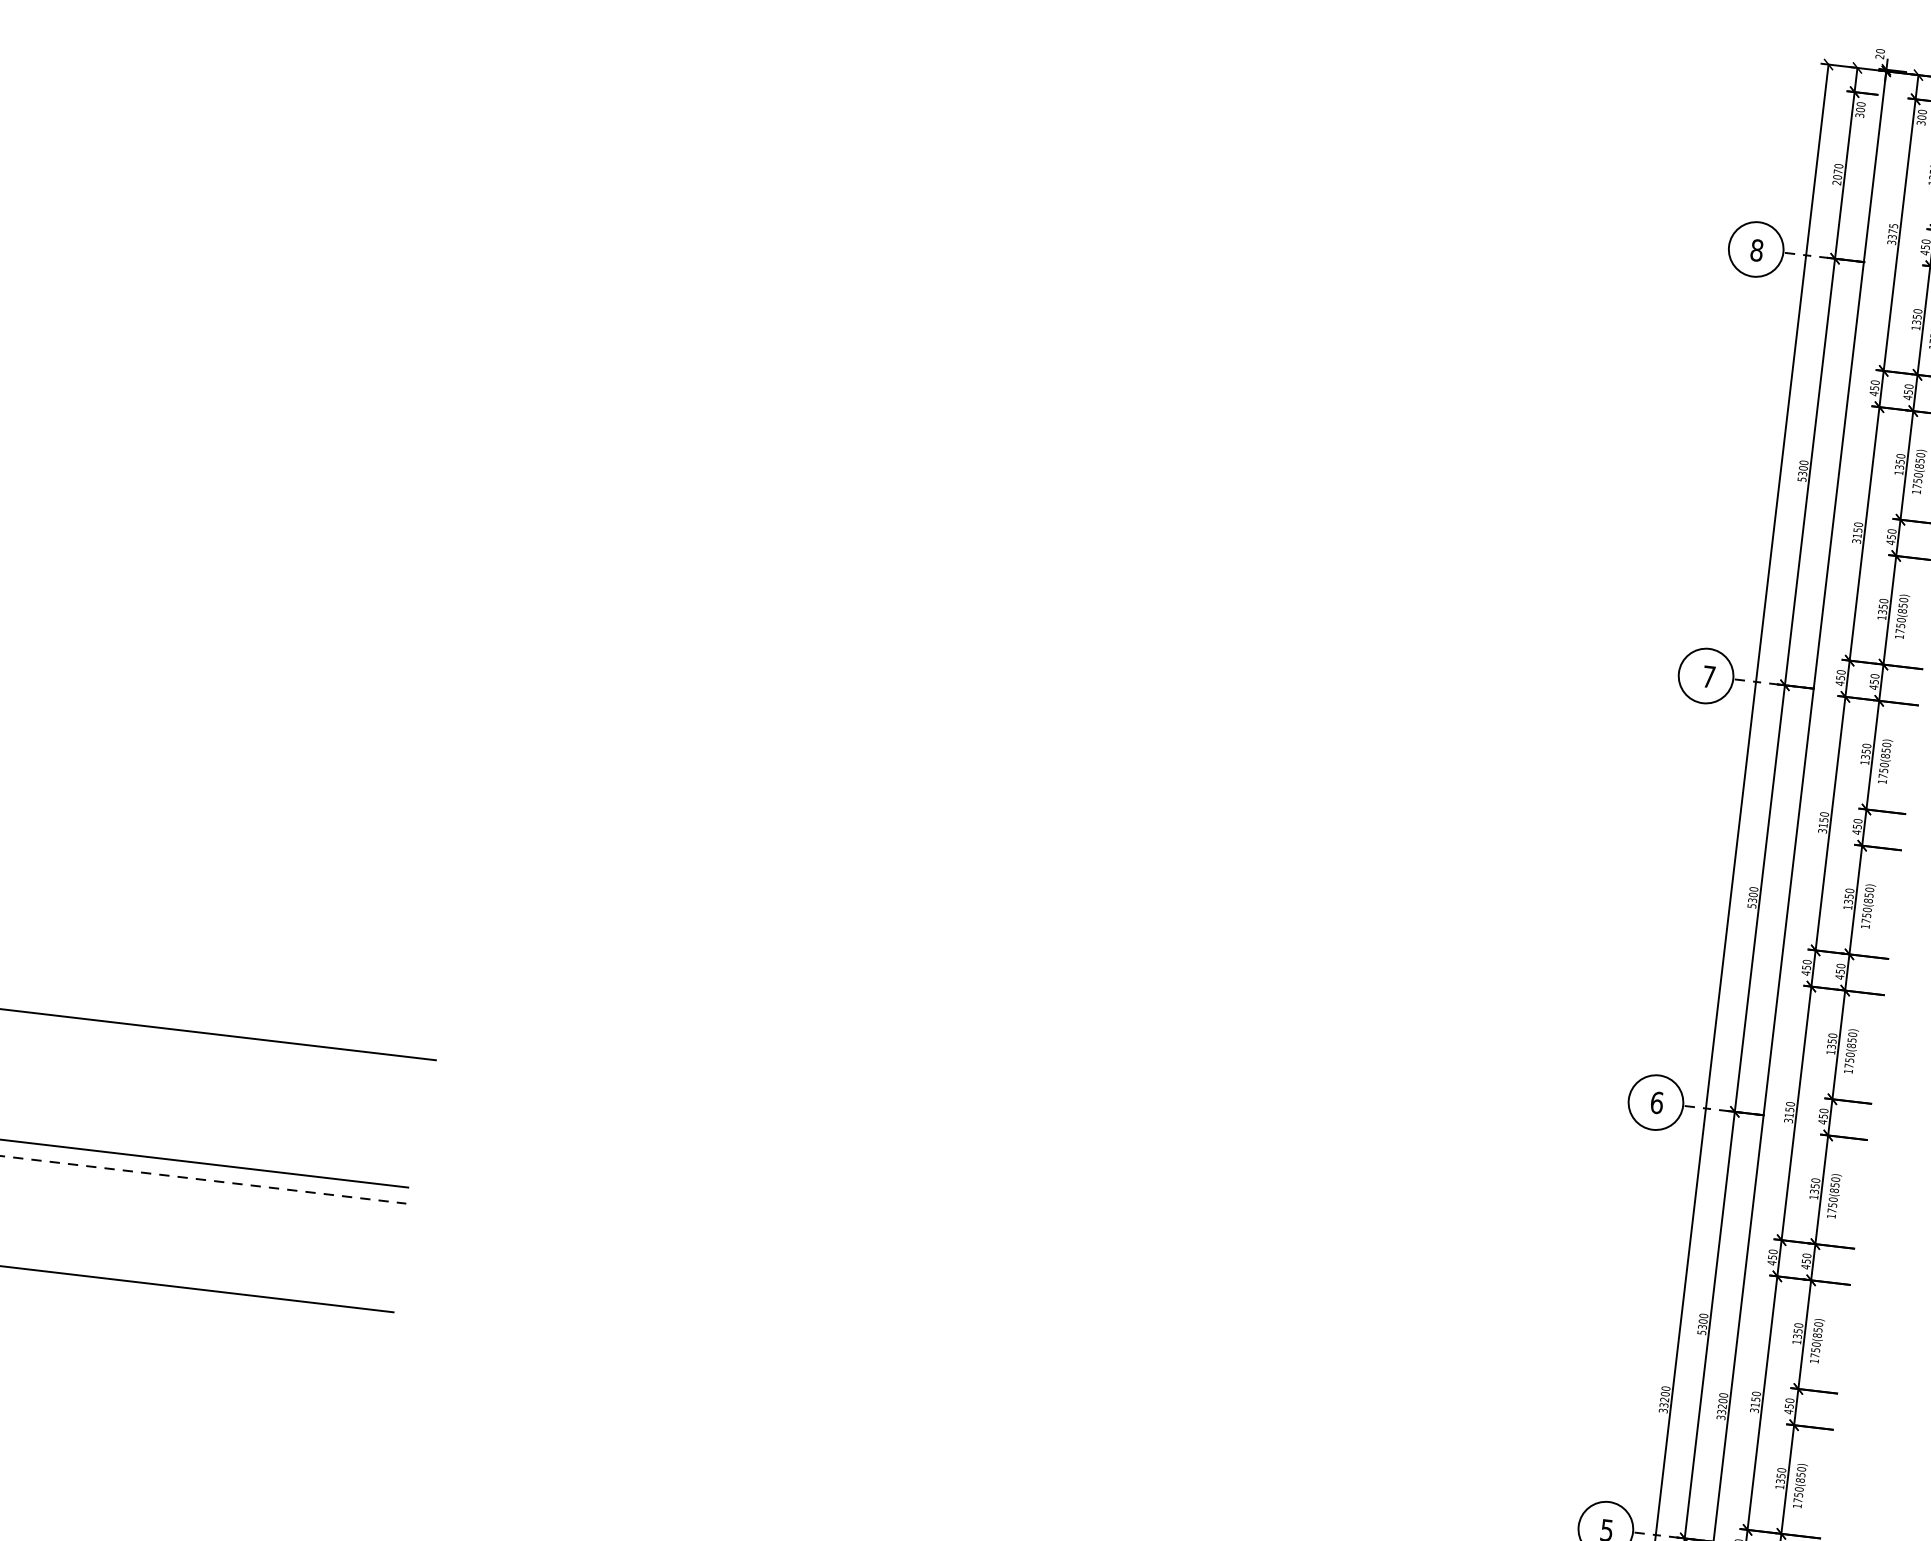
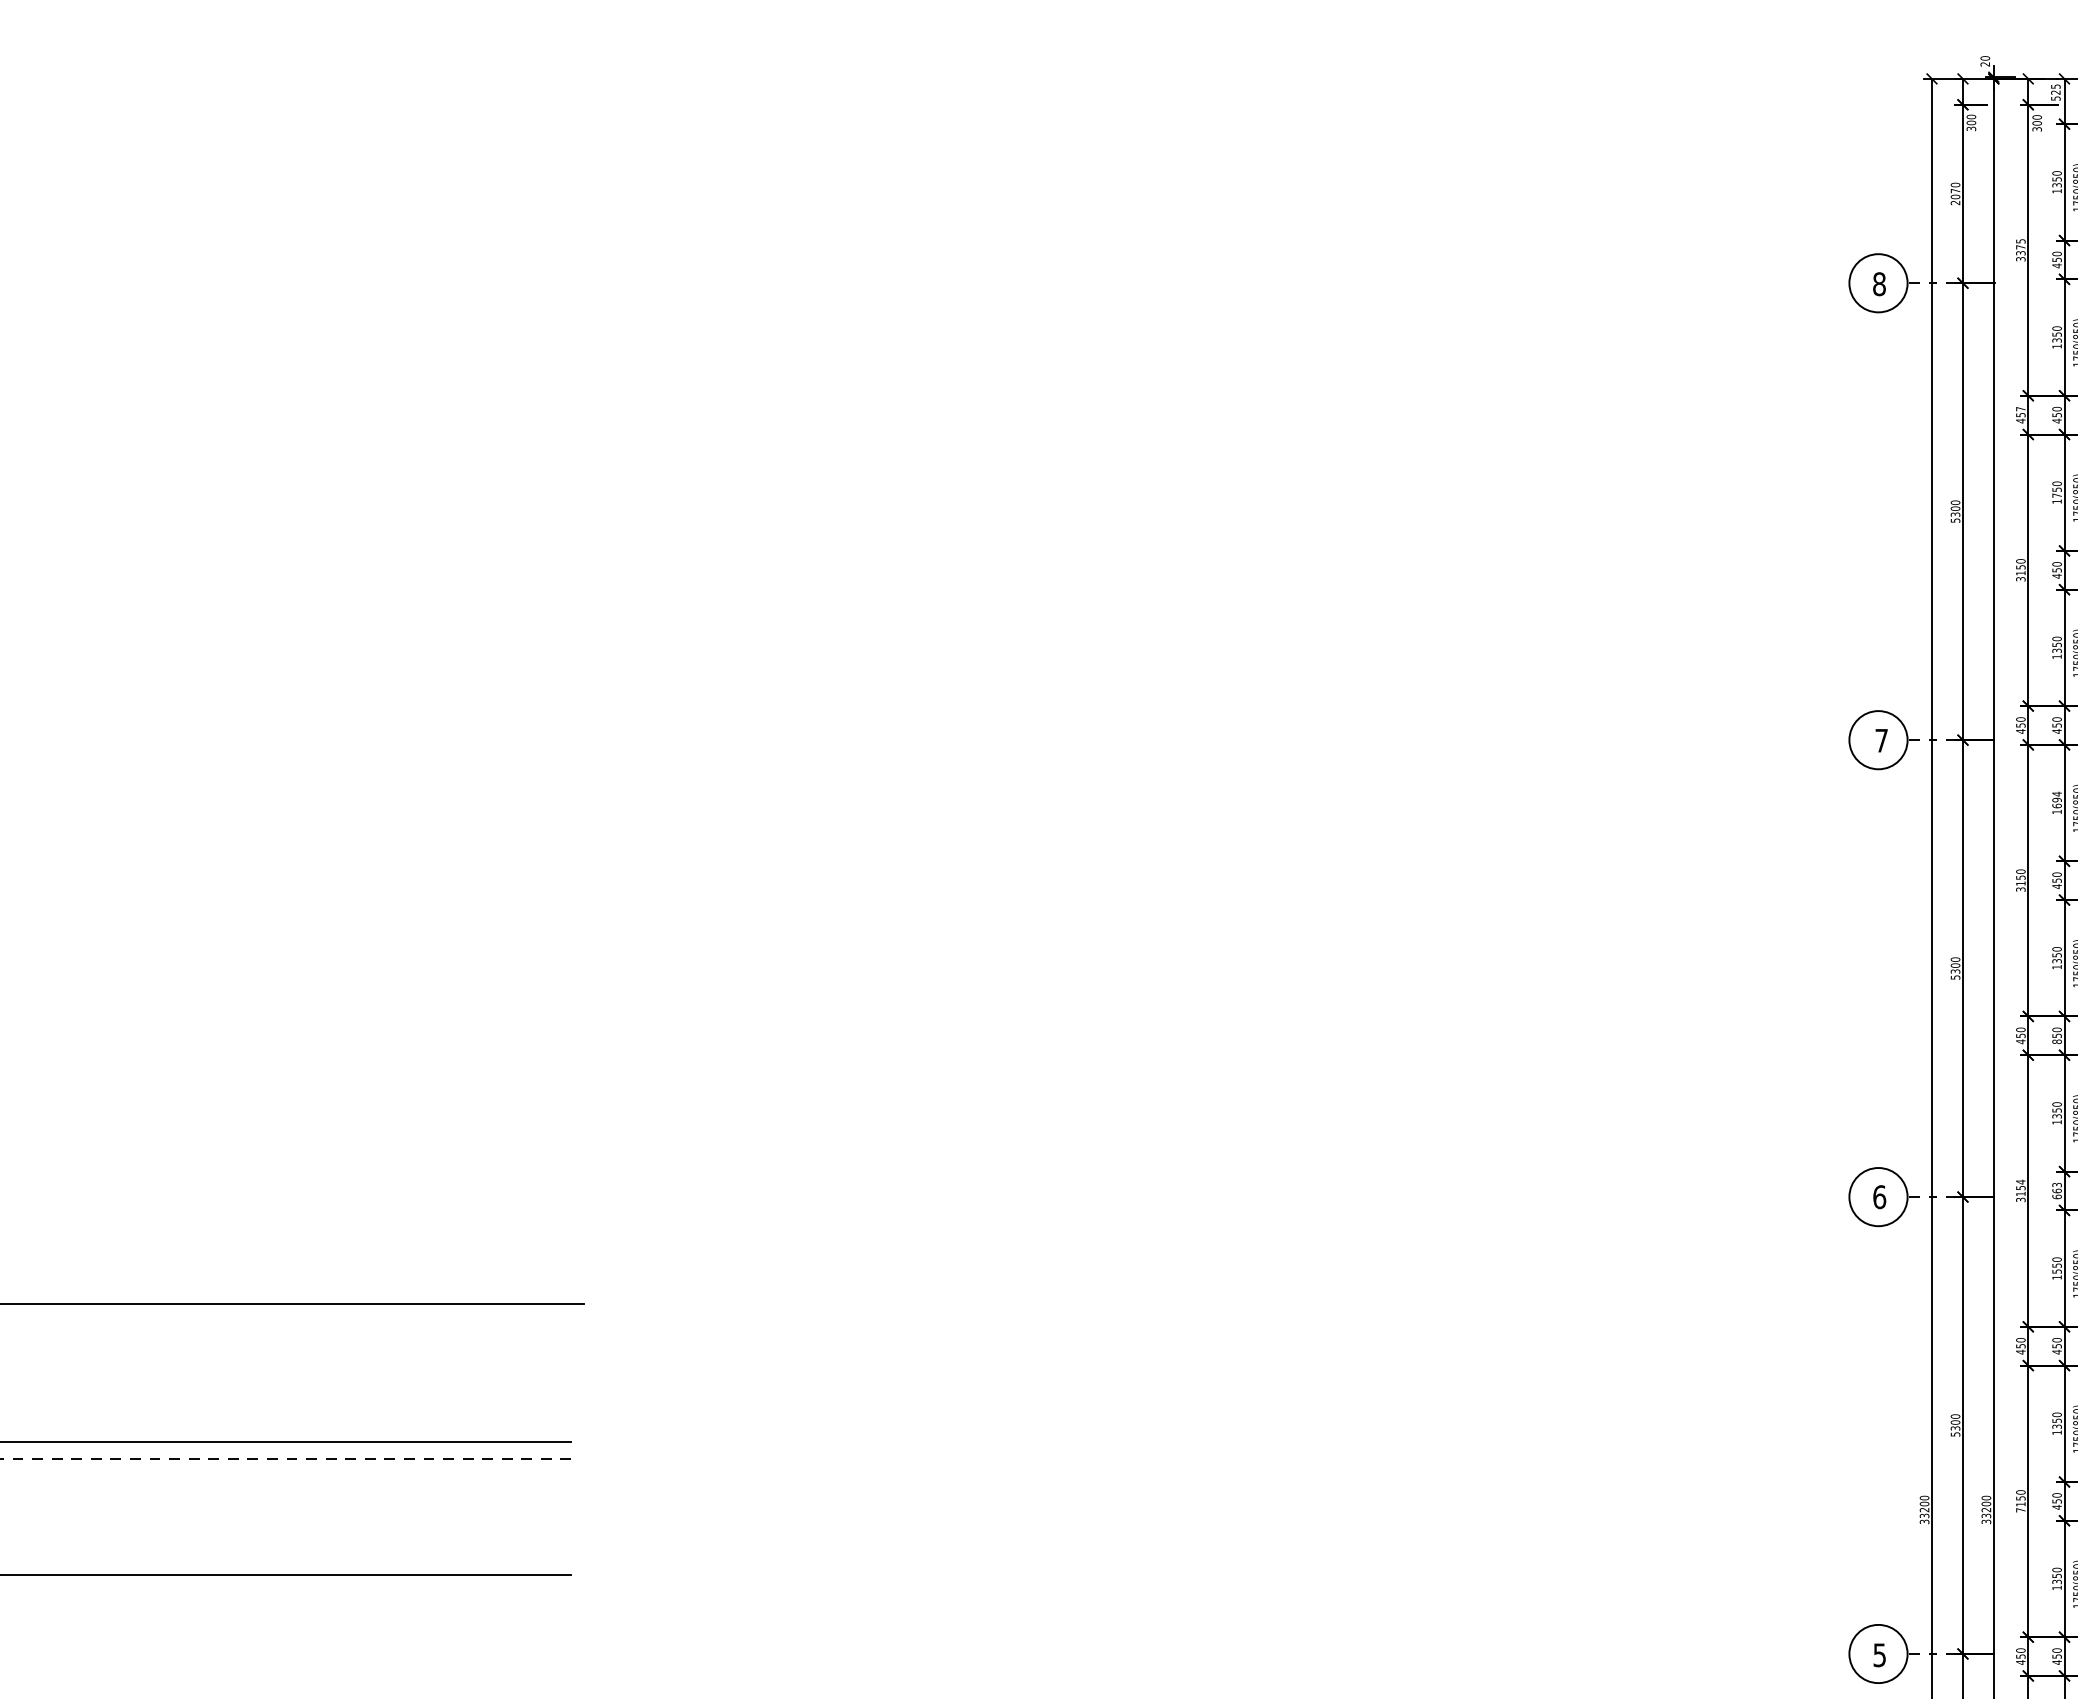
text: (1875, 381) -> (2020, 408), 450 -> 457
text: (1899, 467) -> (2056, 495), 1350 -> 1750
text: (1865, 750) -> (2056, 799), 1350 -> 1694
text: (1839, 976) -> (2056, 1041), 450 -> 850
text: (1790, 1103) -> (2020, 1181), 3150 -> 3154
text: (1822, 1115) -> (2056, 1190), 450 -> 663
text: (1813, 1191) -> (2056, 1271), 1350 -> 1550
text: (1754, 1410) -> (2020, 1510), 3150 -> 7150

